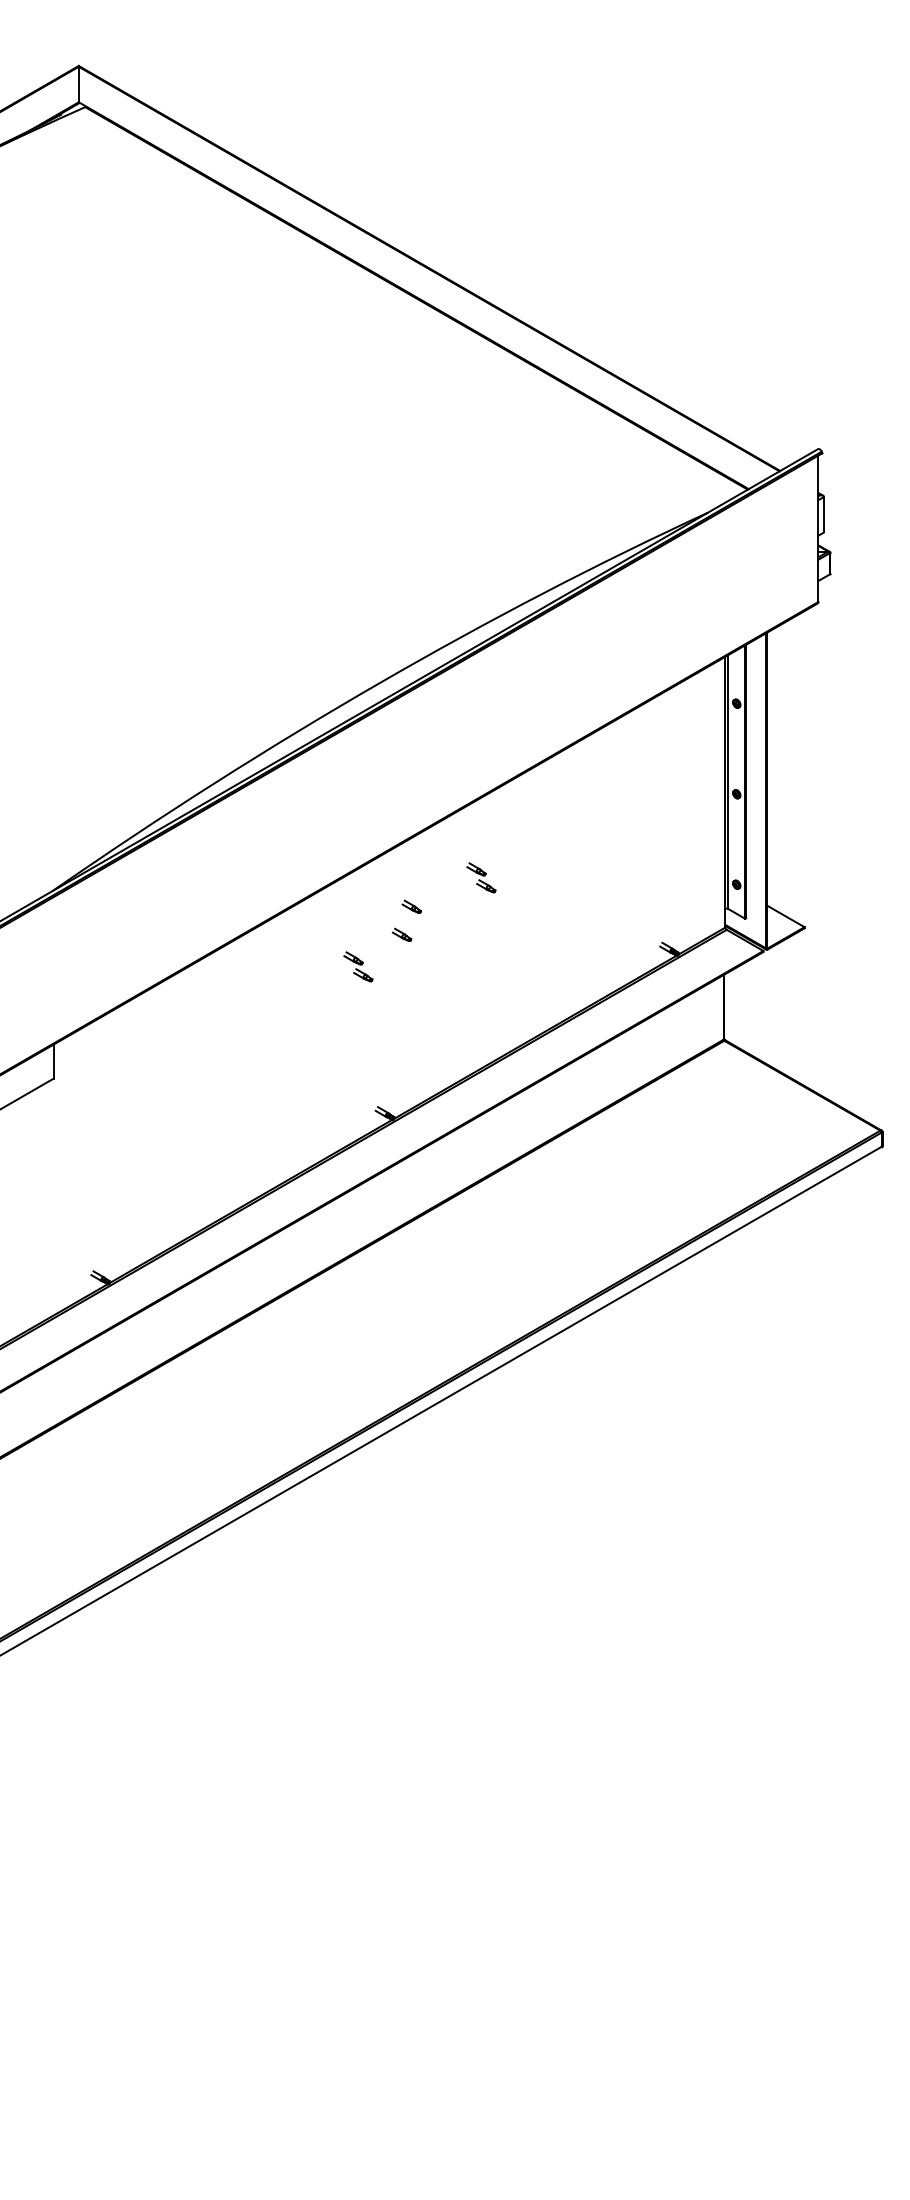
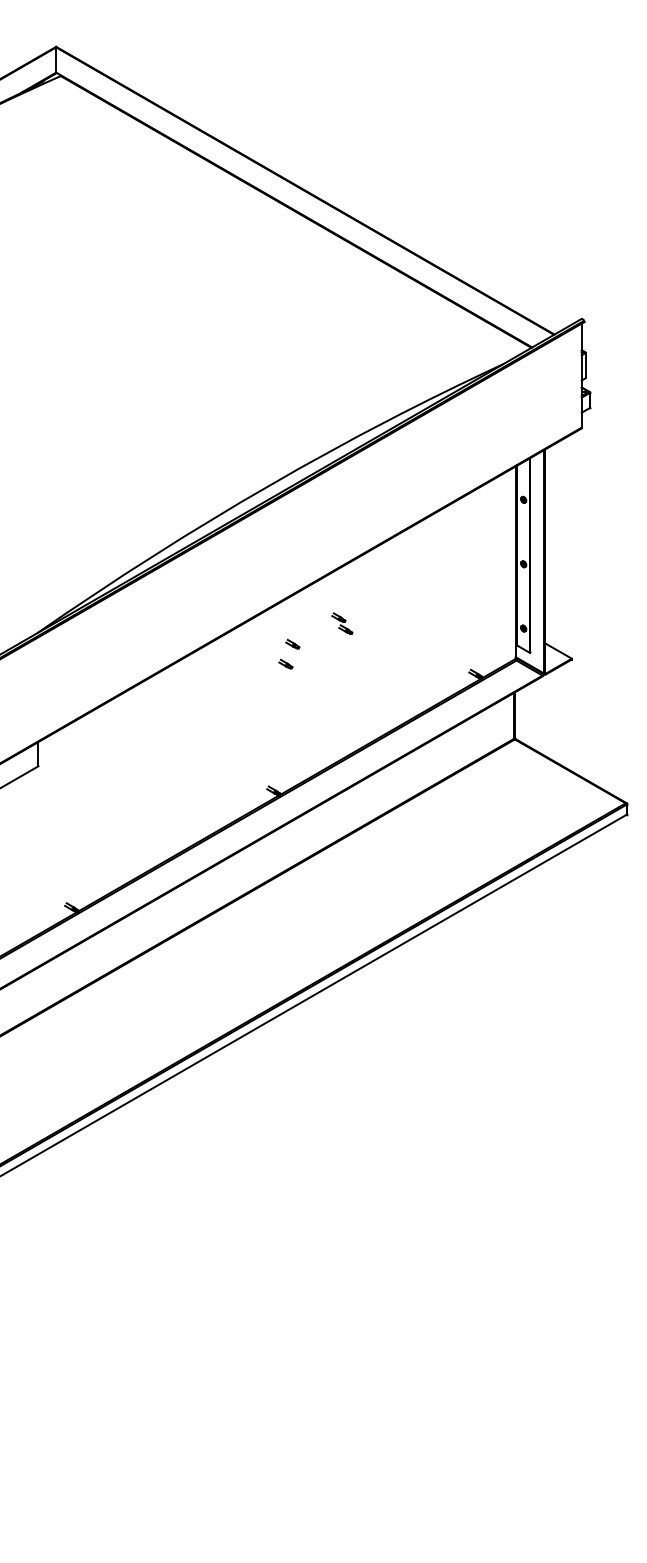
part: (358, 966) -> (254, 686), removed

